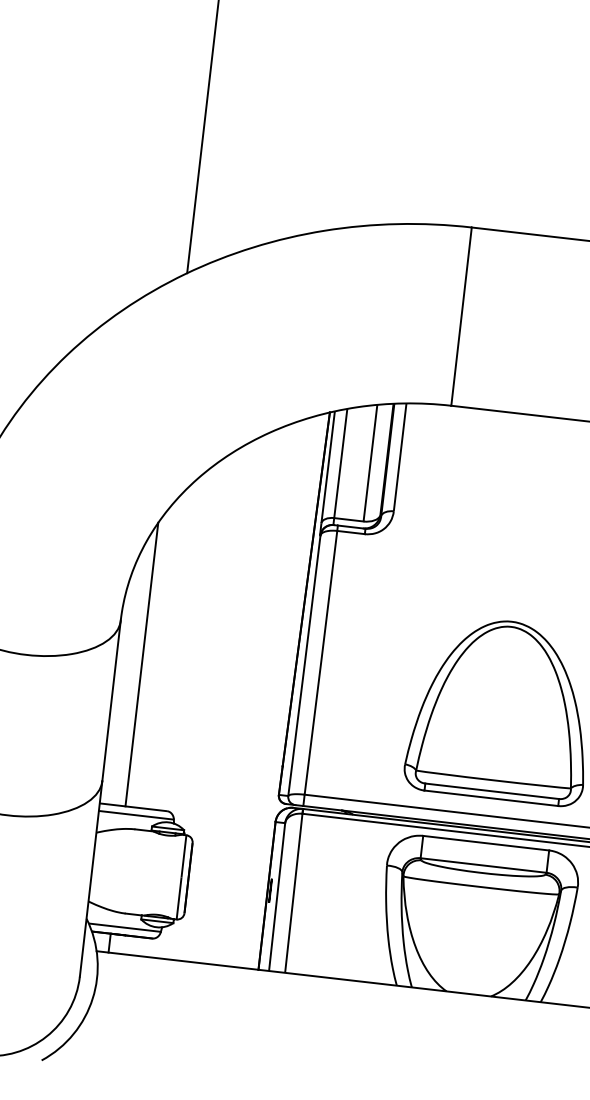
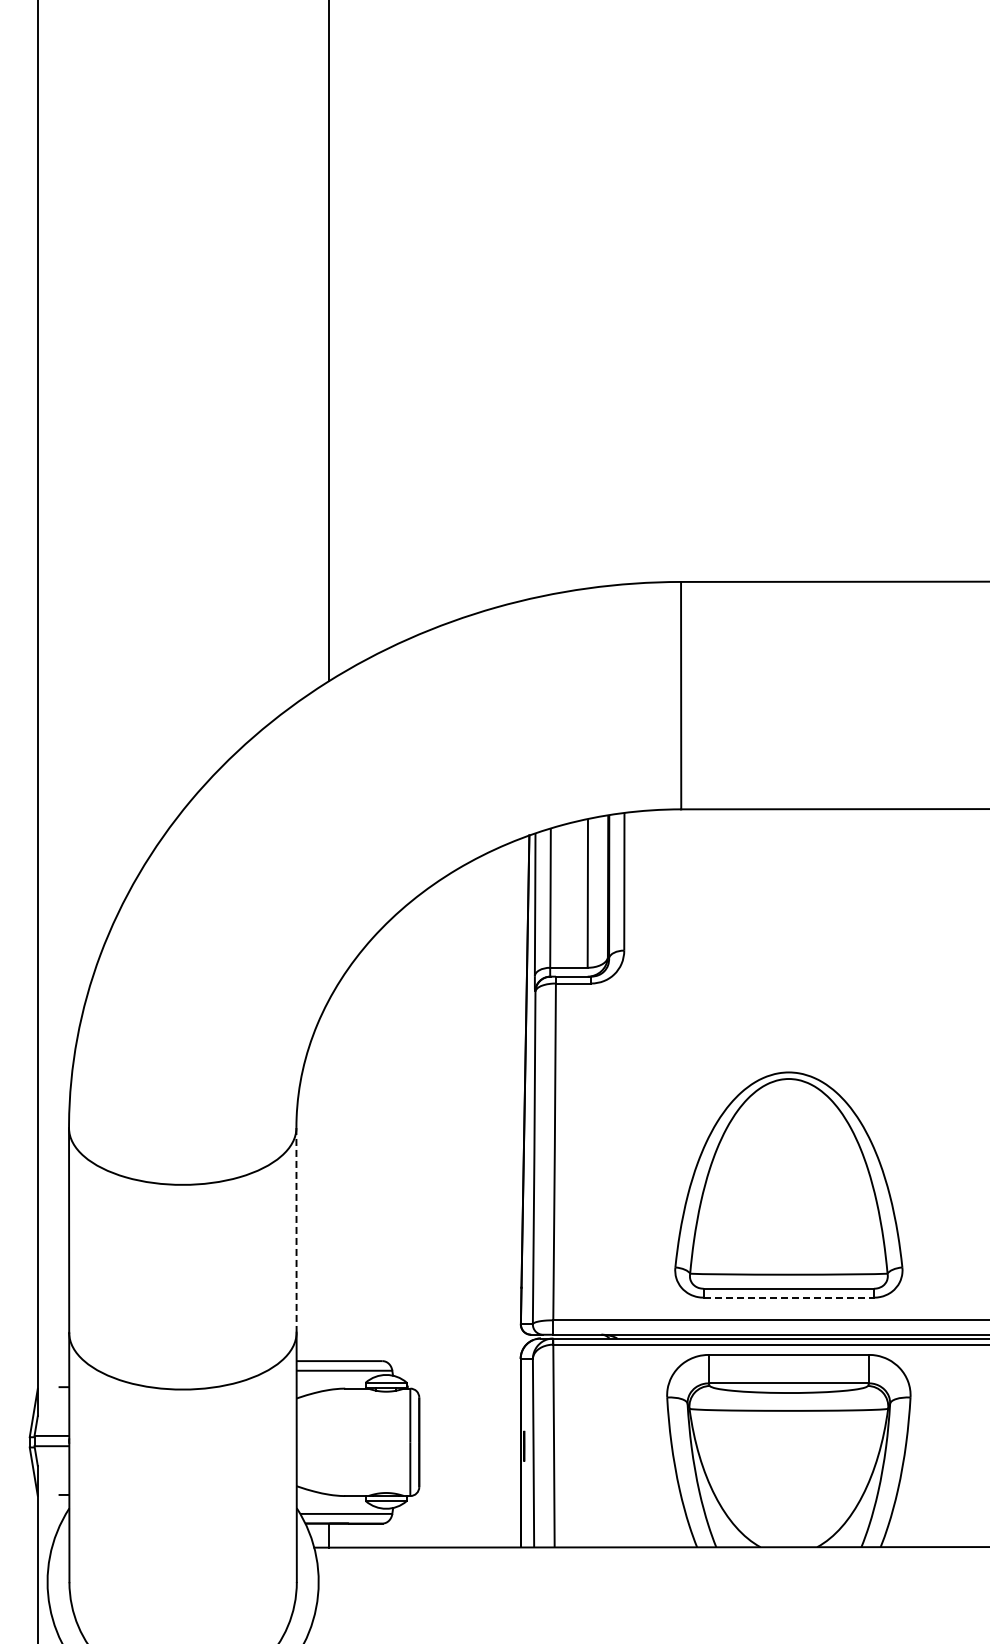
line: (141, 664) -> (329, 1180), removed
line: (111, 701) -> (296, 1230), solid -> dashed
line: (491, 798) -> (789, 1297), solid -> dashed

